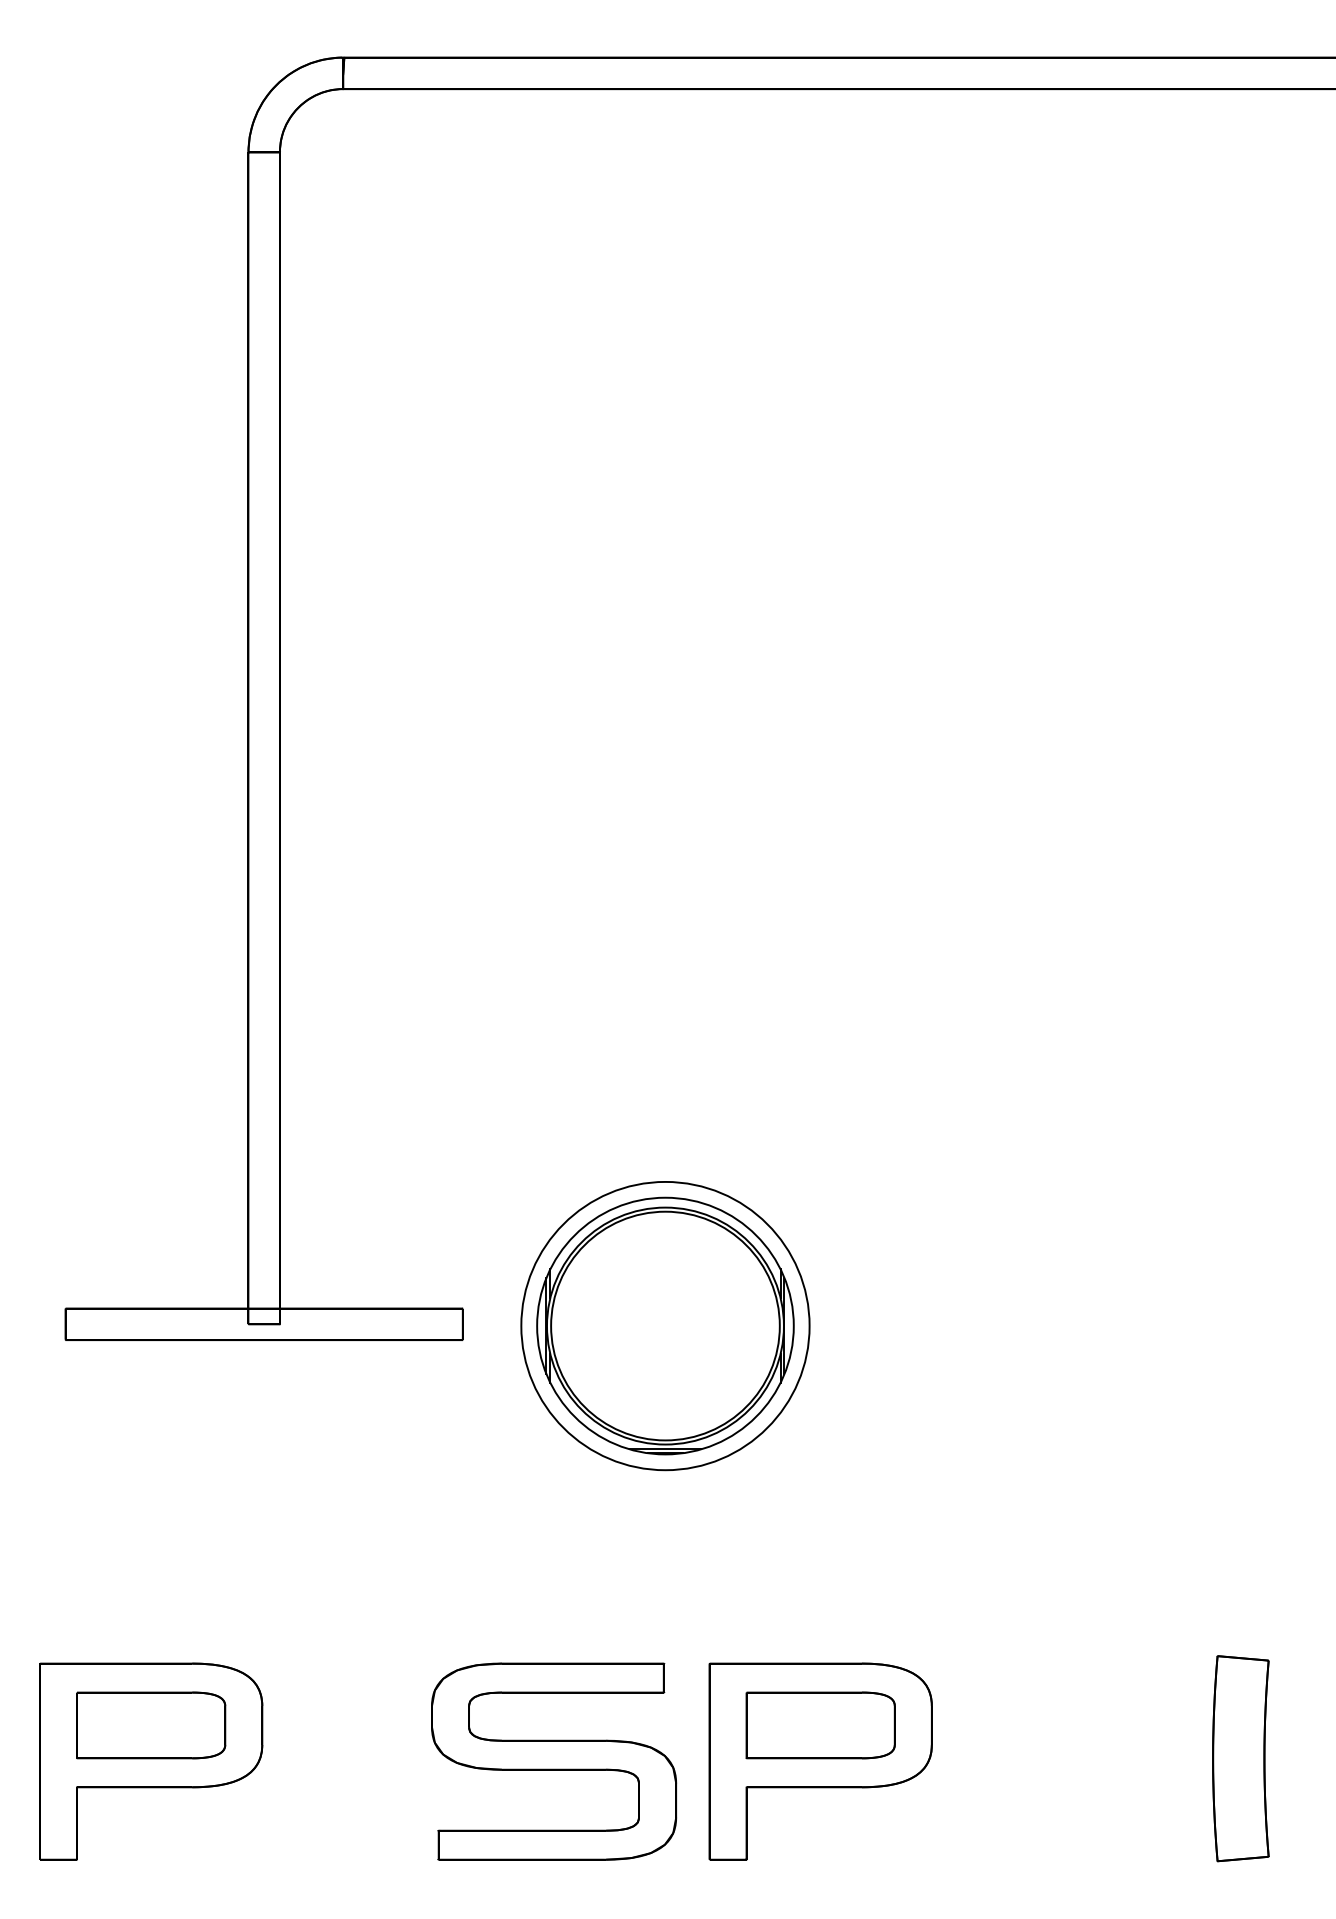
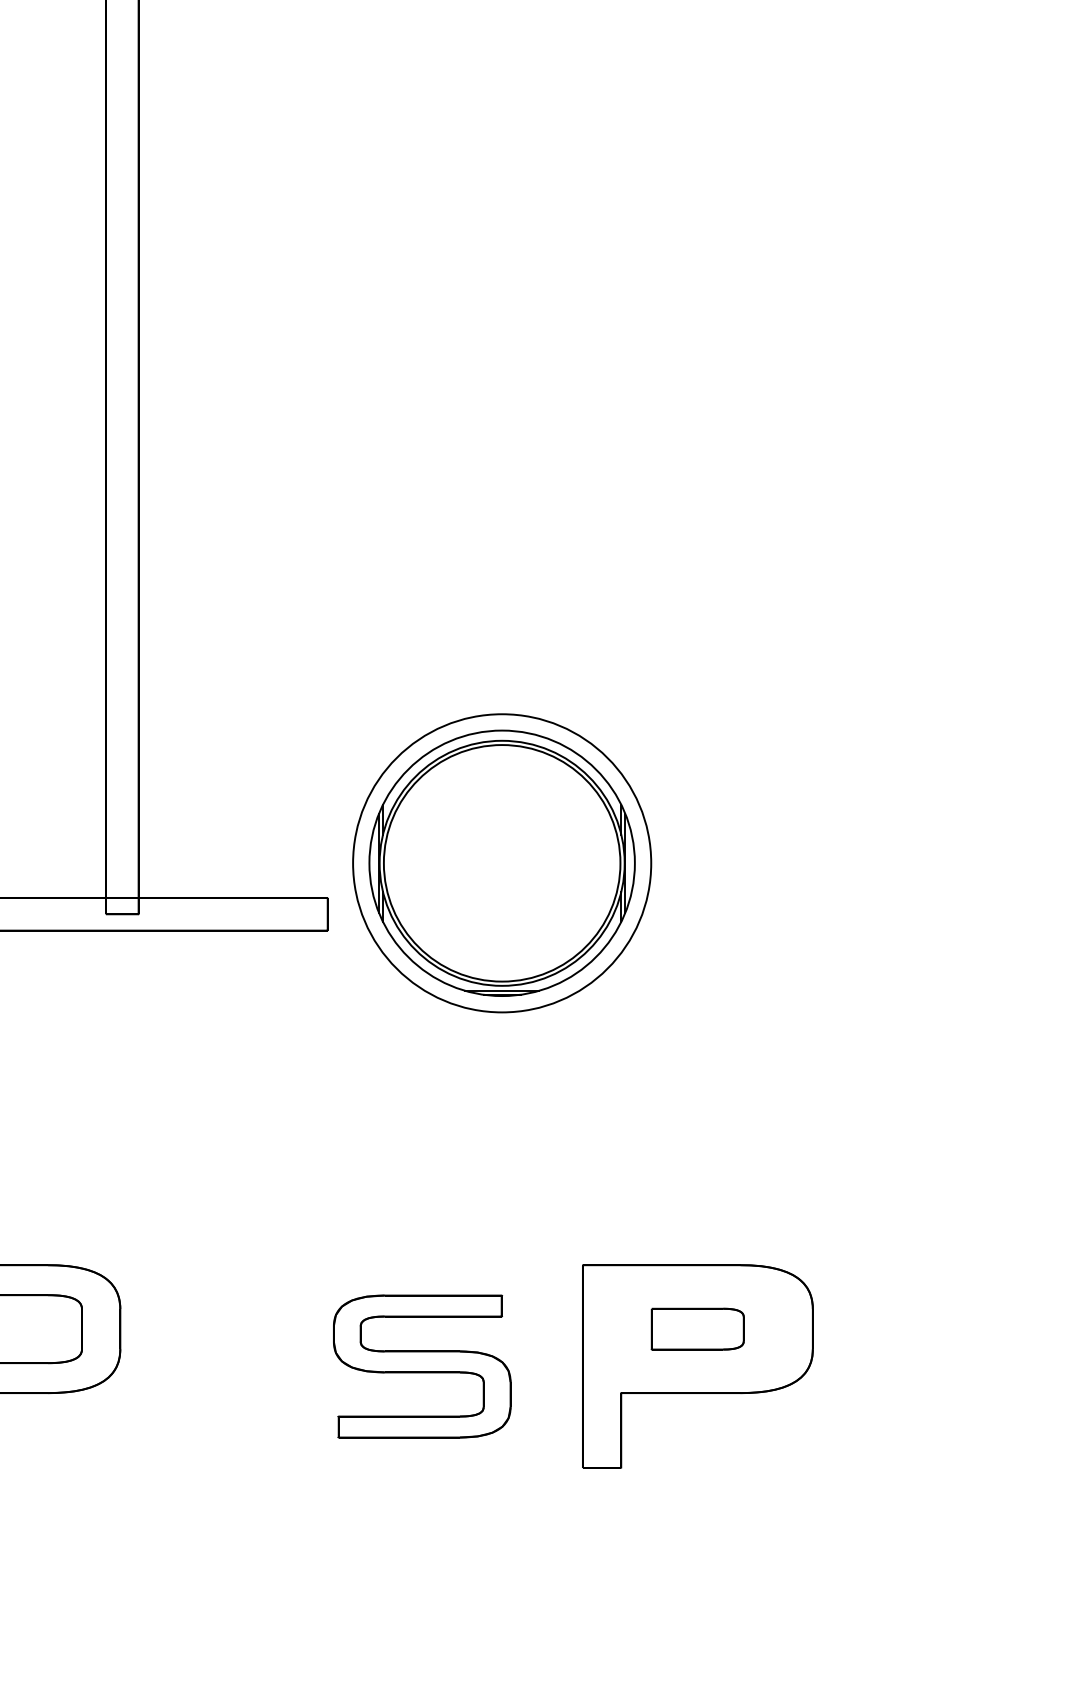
part: (665, 1326) -> (502, 863), moved
part: (820, 1725) -> (697, 1329), size x0.6
part: (554, 1761) -> (422, 1366), size x0.7

